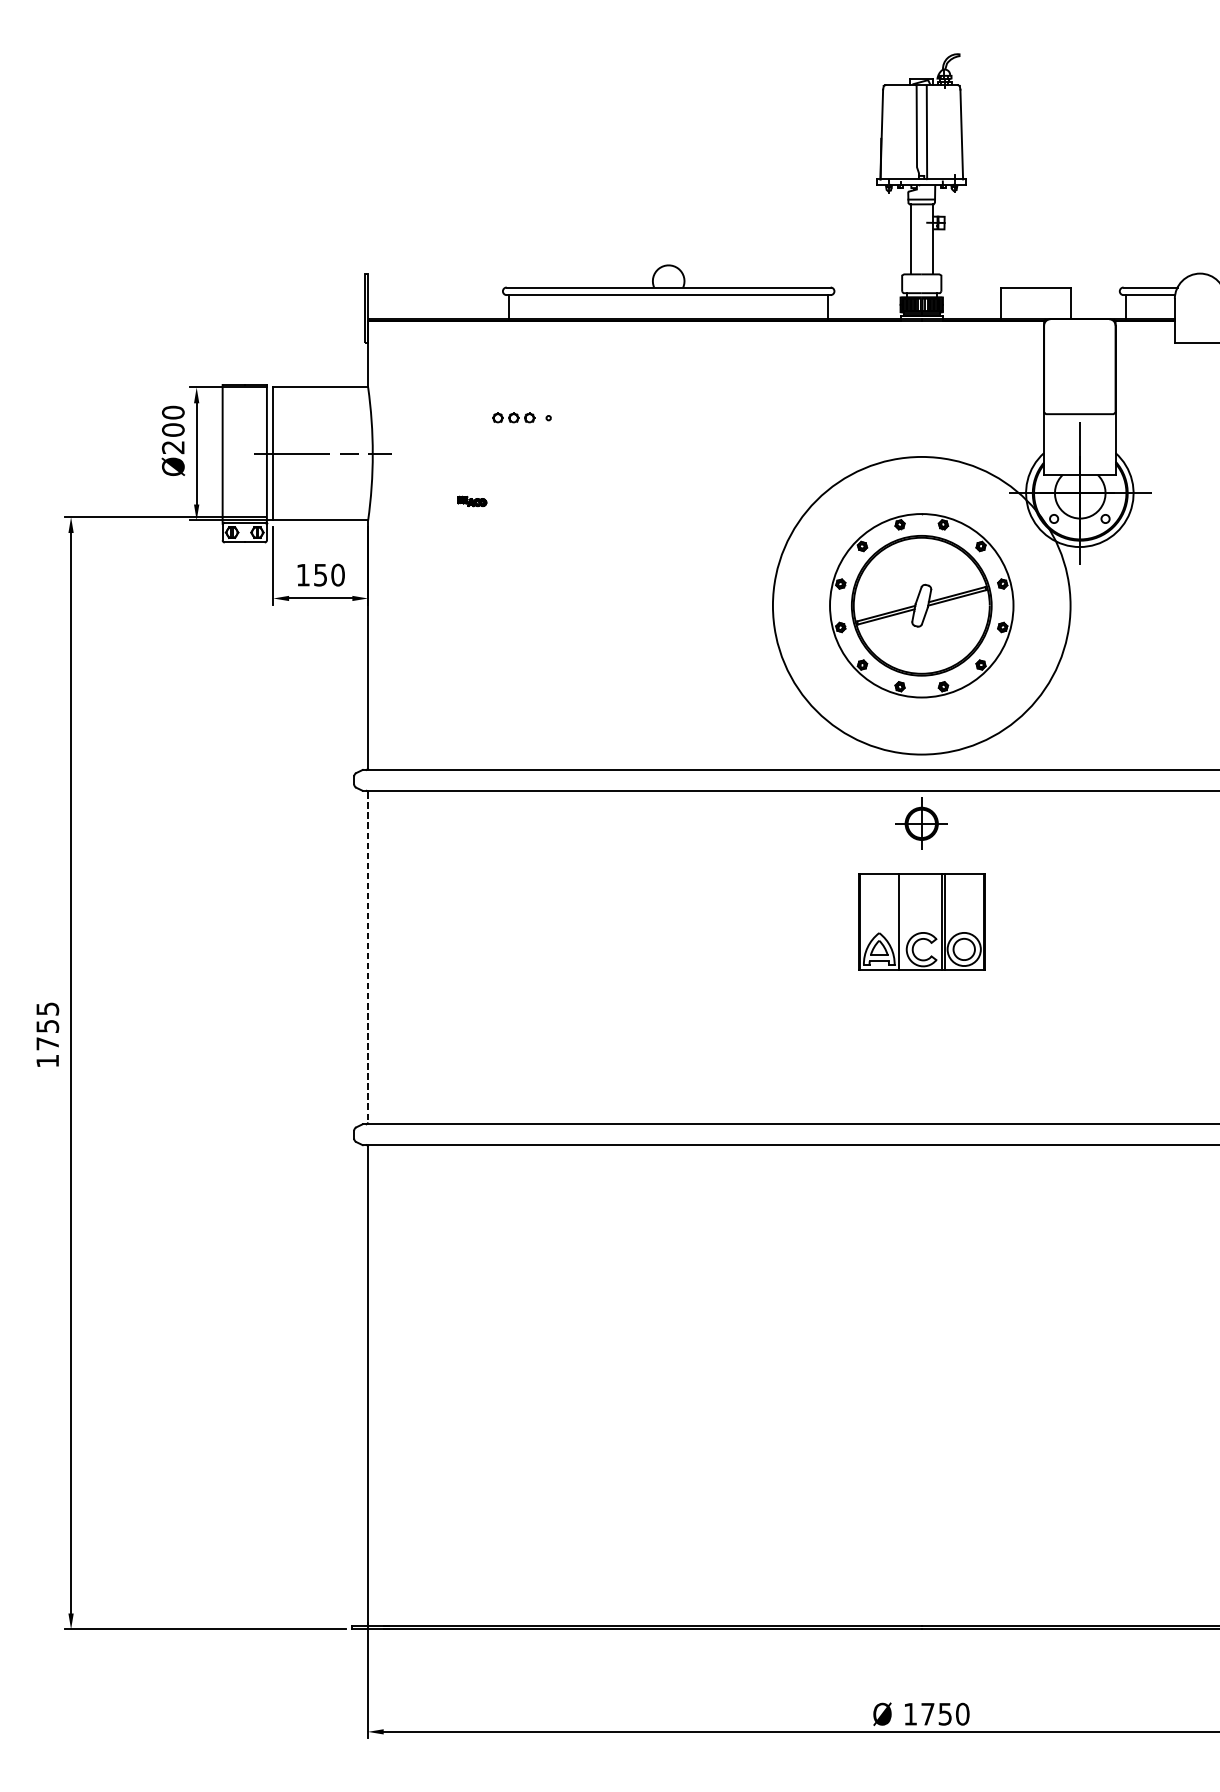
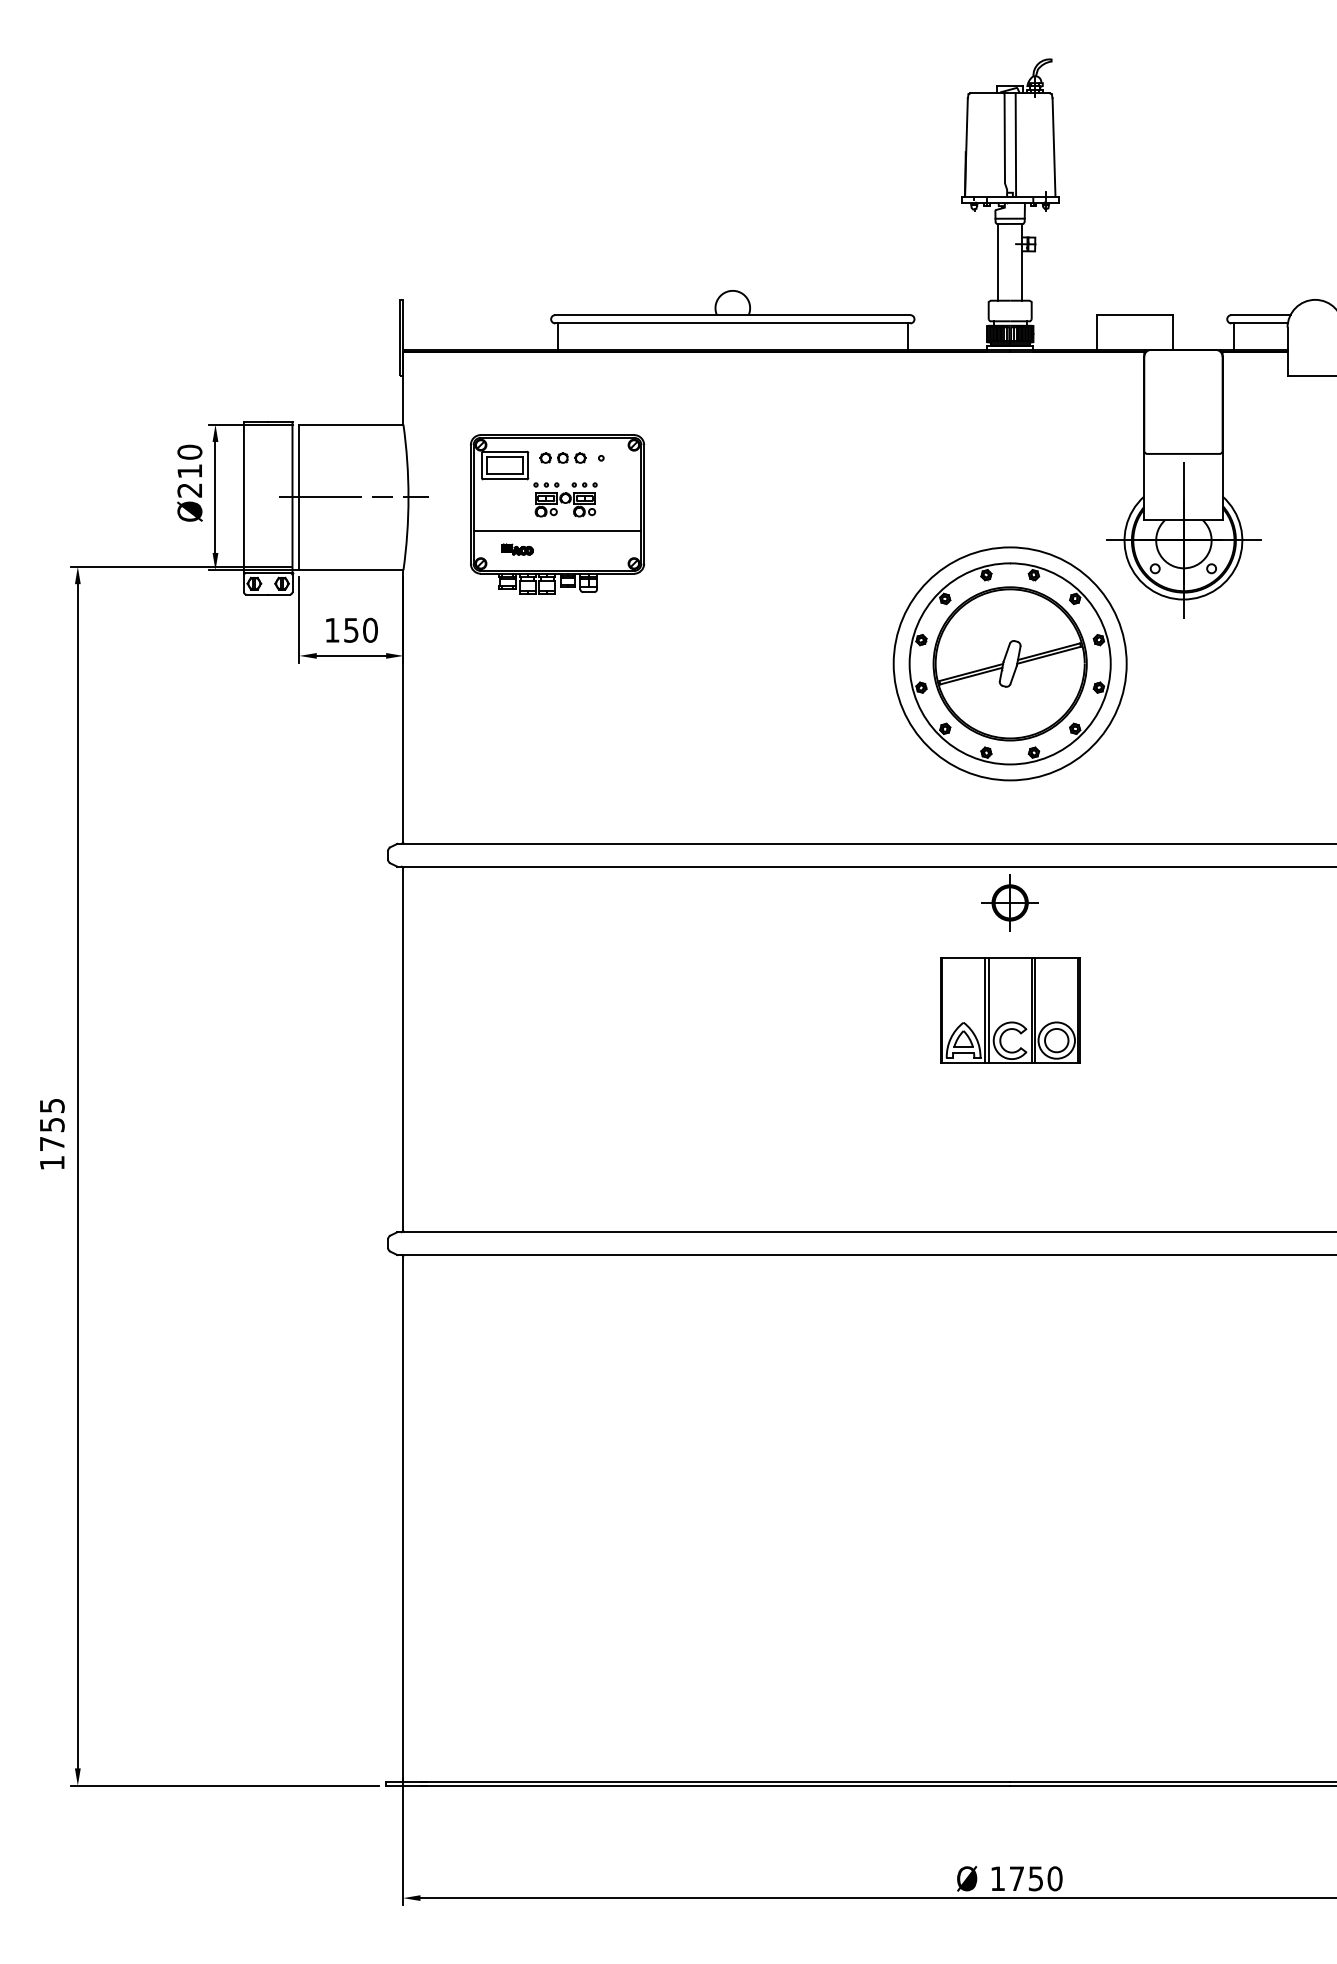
text: (172, 429) -> (189, 470), Ø200 -> Ø210
part: (508, 469) -> (557, 514), added
circle: (921, 605) -> (1009, 663), size x0.71
line: (901, 922) -> (988, 1010), added
line: (368, 957) -> (403, 1049), dashed -> solid

